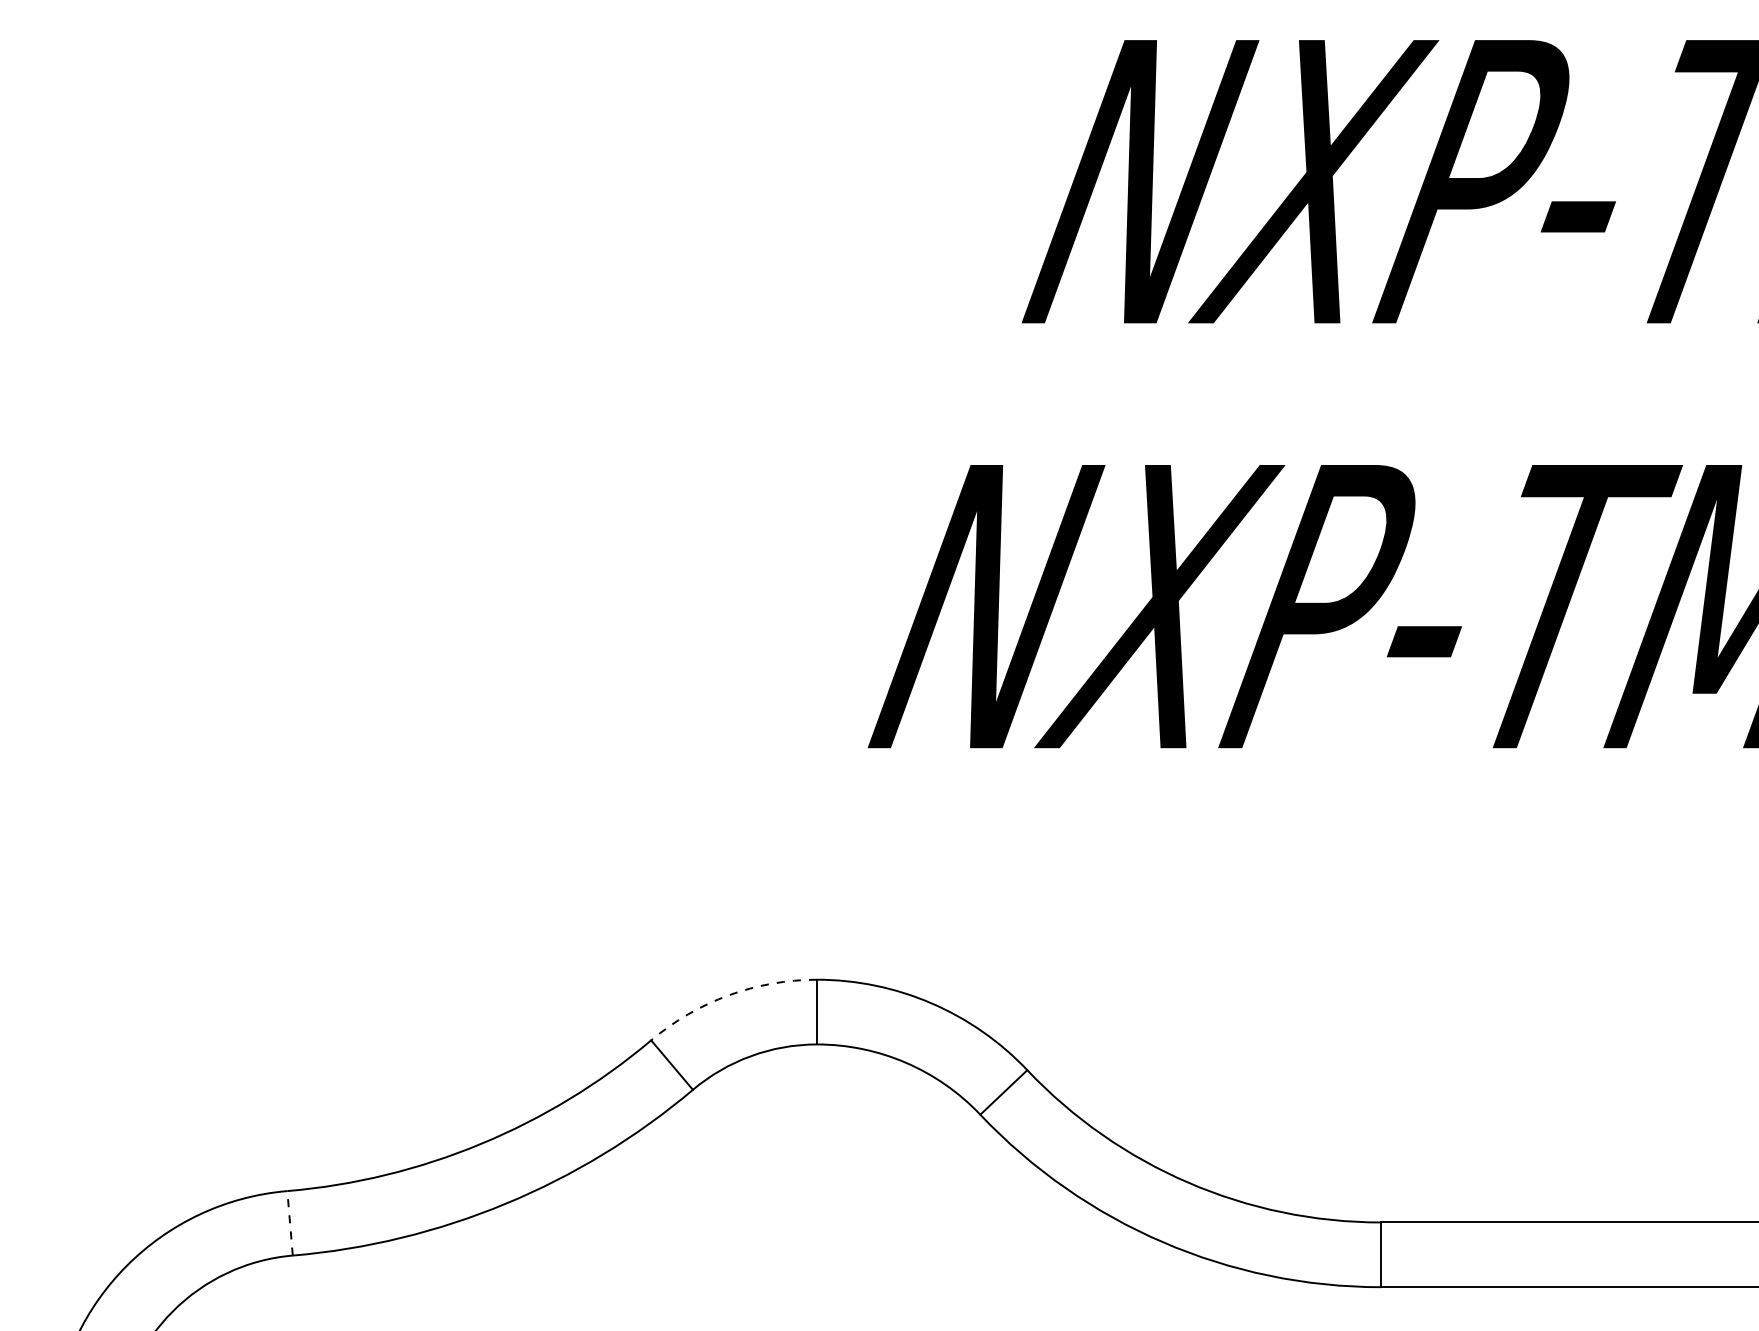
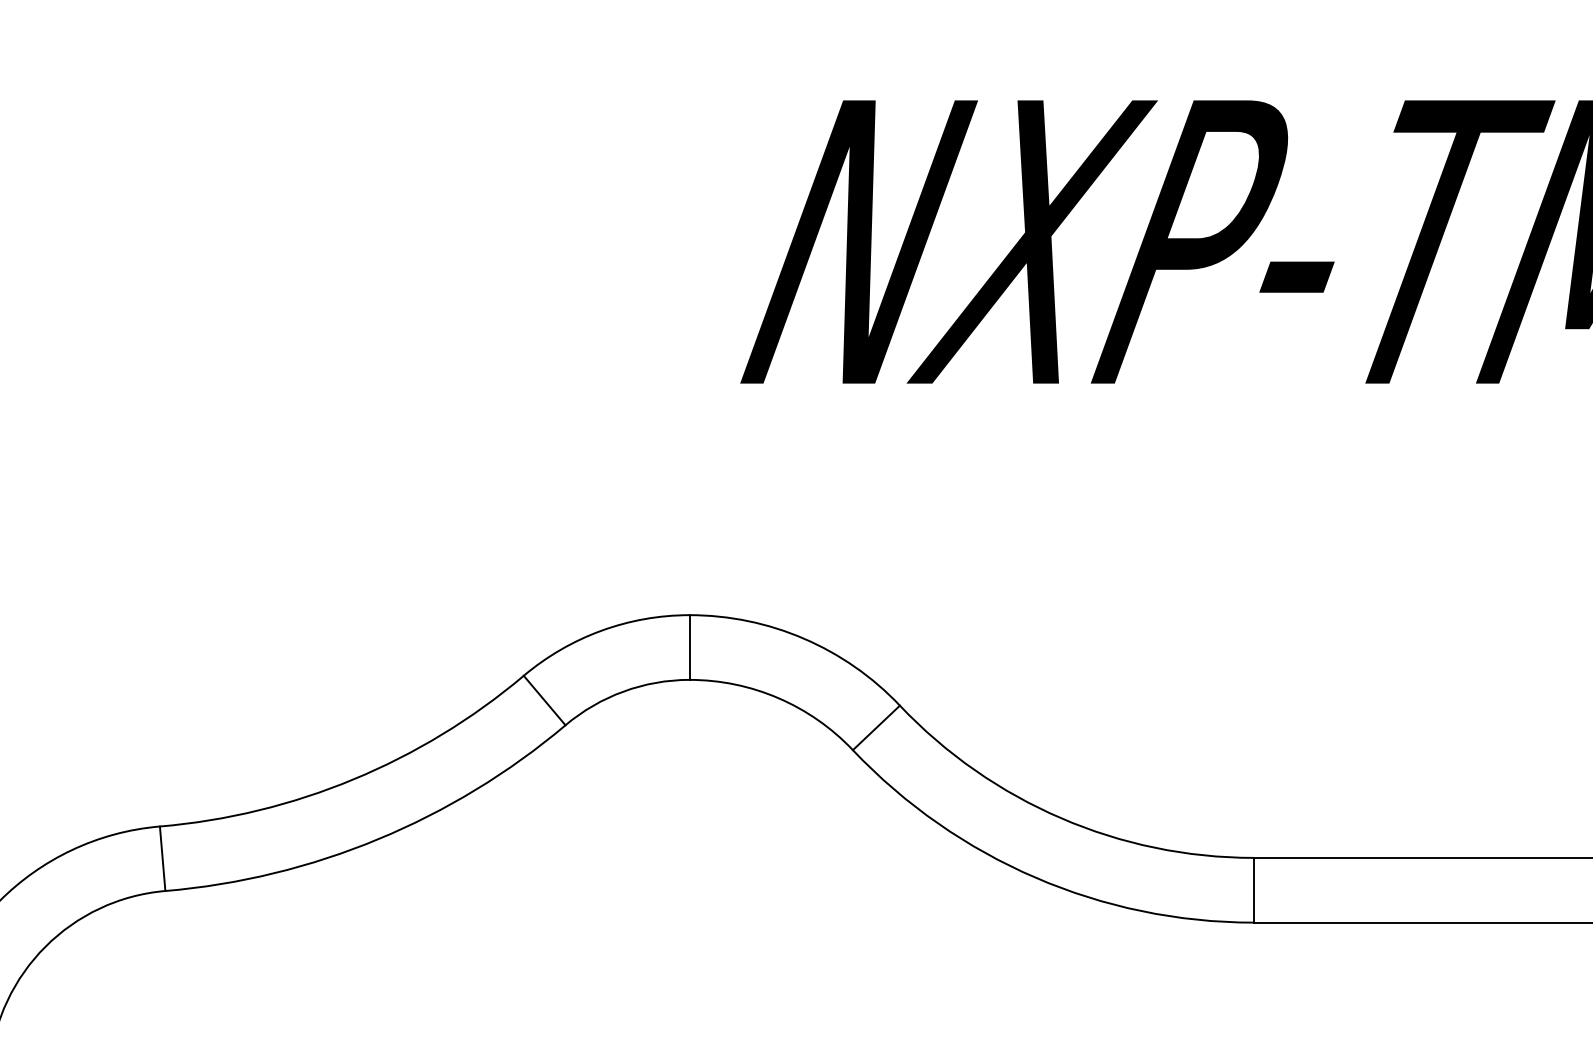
arc: (728, 995) -> (601, 630), dashed -> solid
line: (290, 1222) -> (163, 857), dashed -> solid

